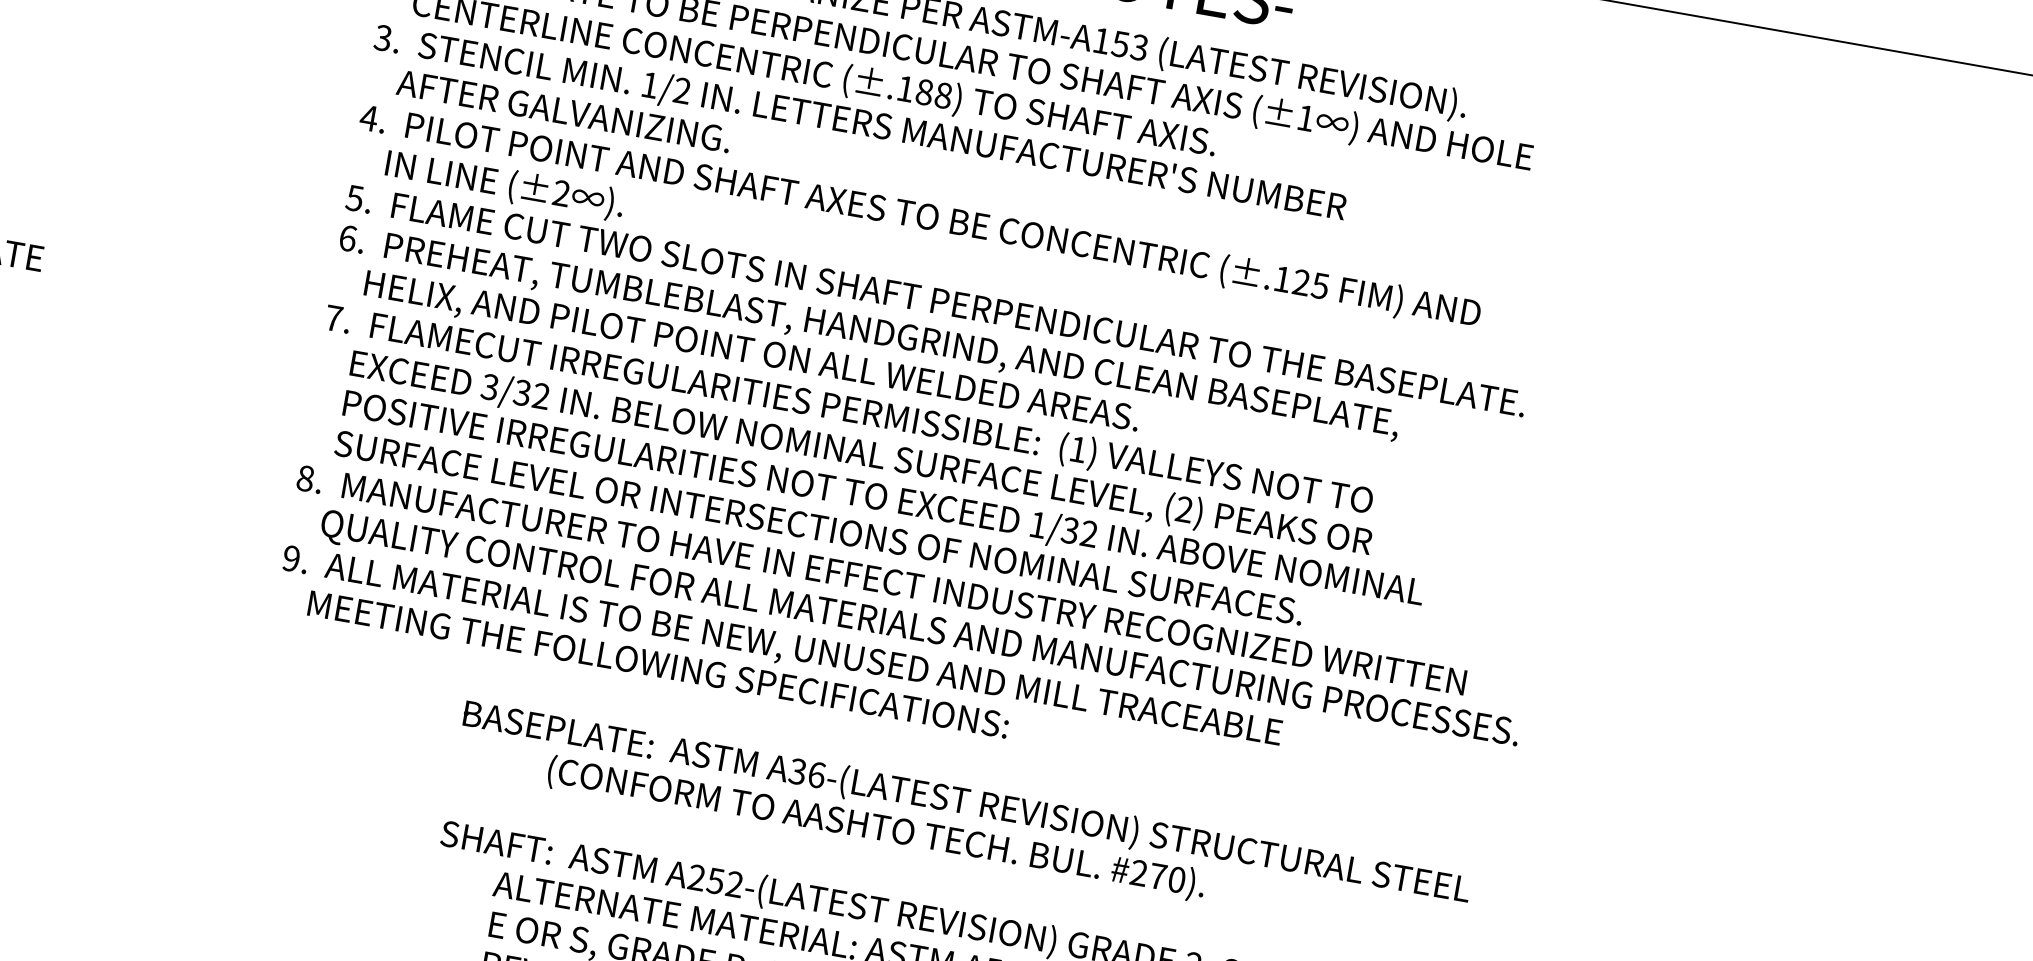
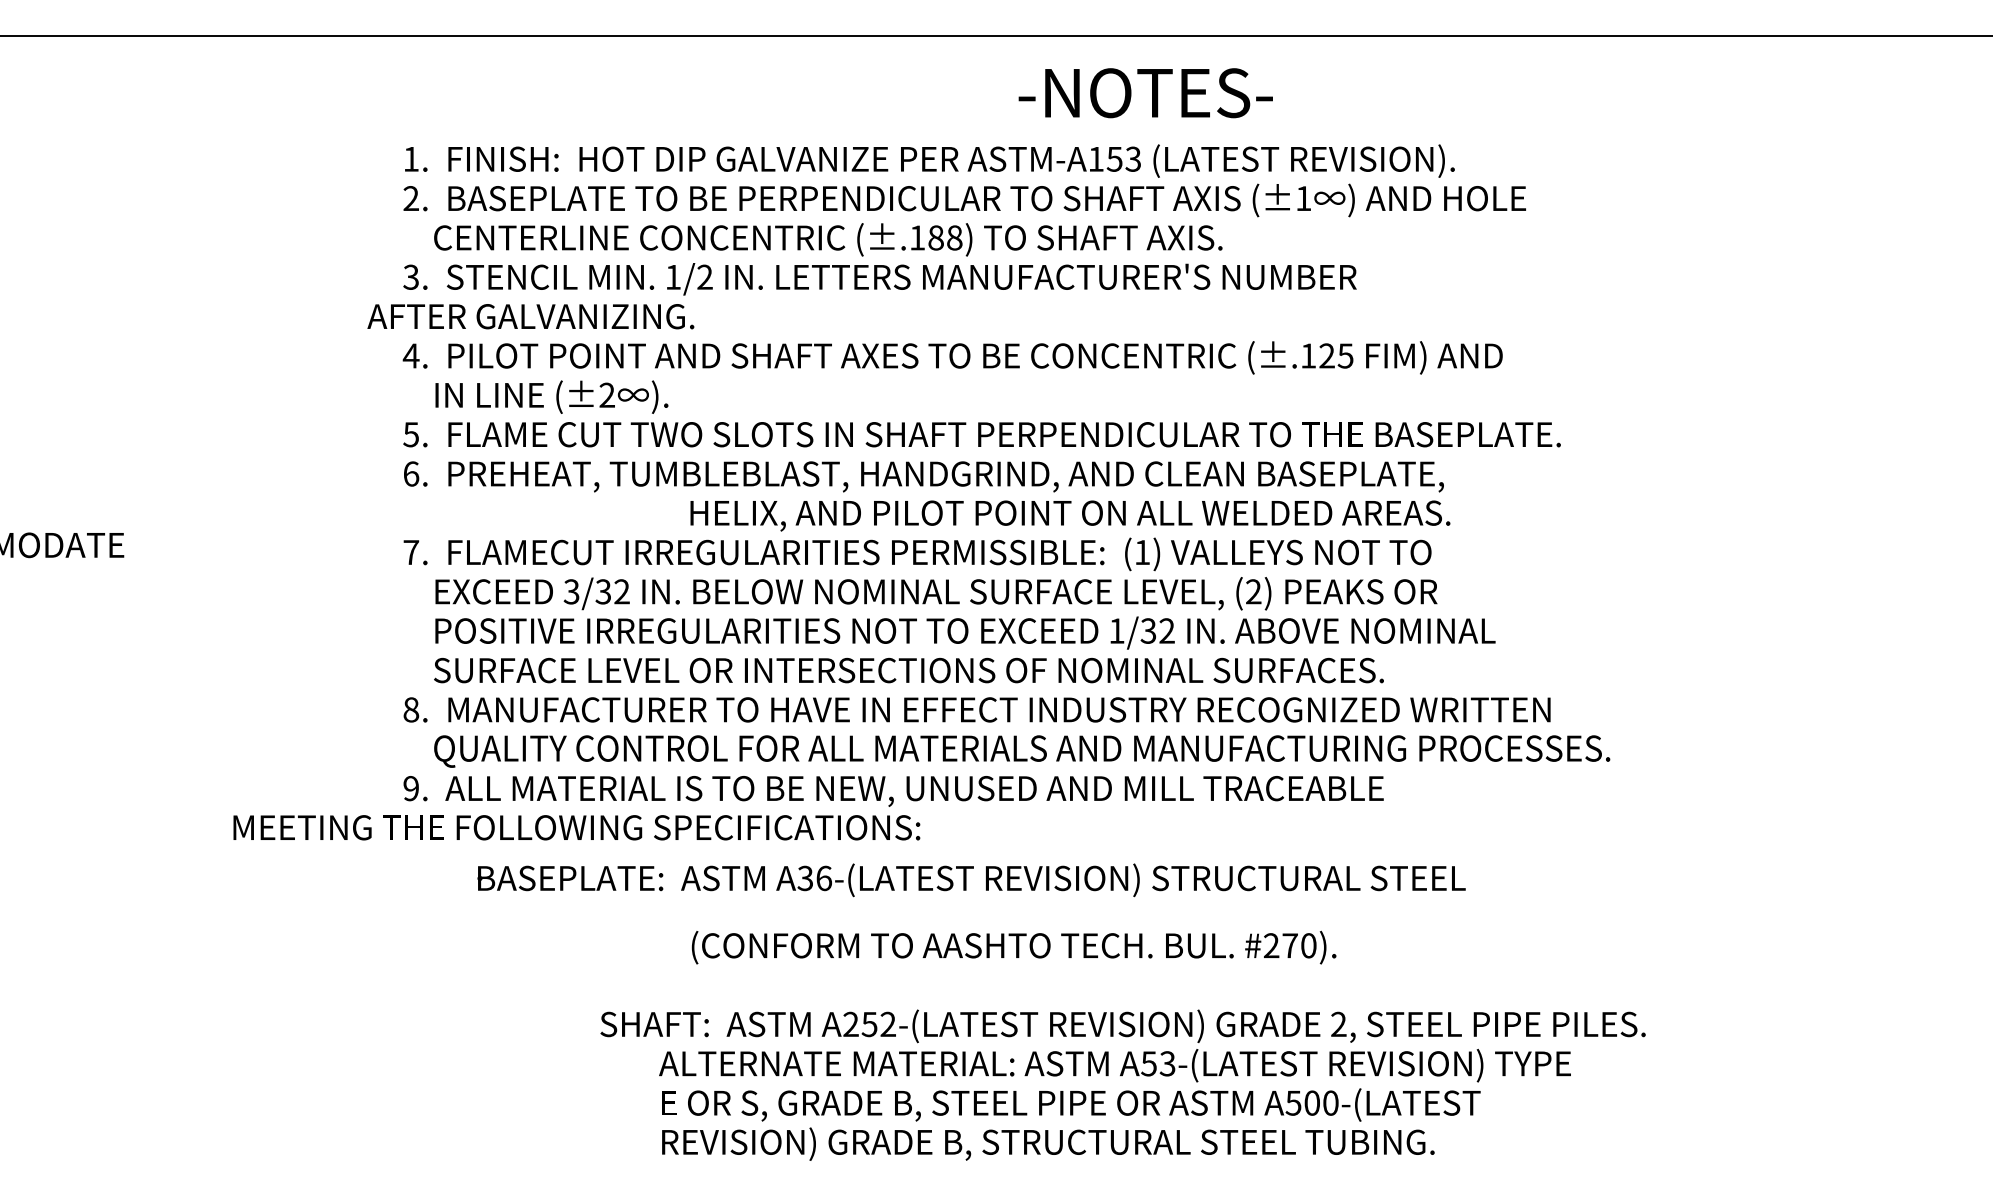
text: (563, 111) -> (530, 316), moved
text: (751, 353) -> (1070, 515), moved
text: (658, 664) -> (576, 827), moved
part: (966, 803) -> (971, 880), moved

